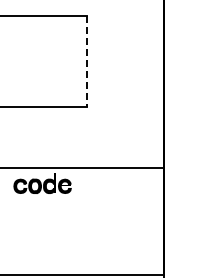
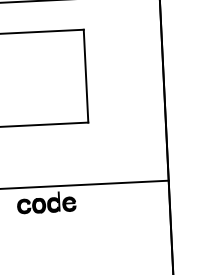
line: (87, 61) -> (86, 76), dashed -> solid

